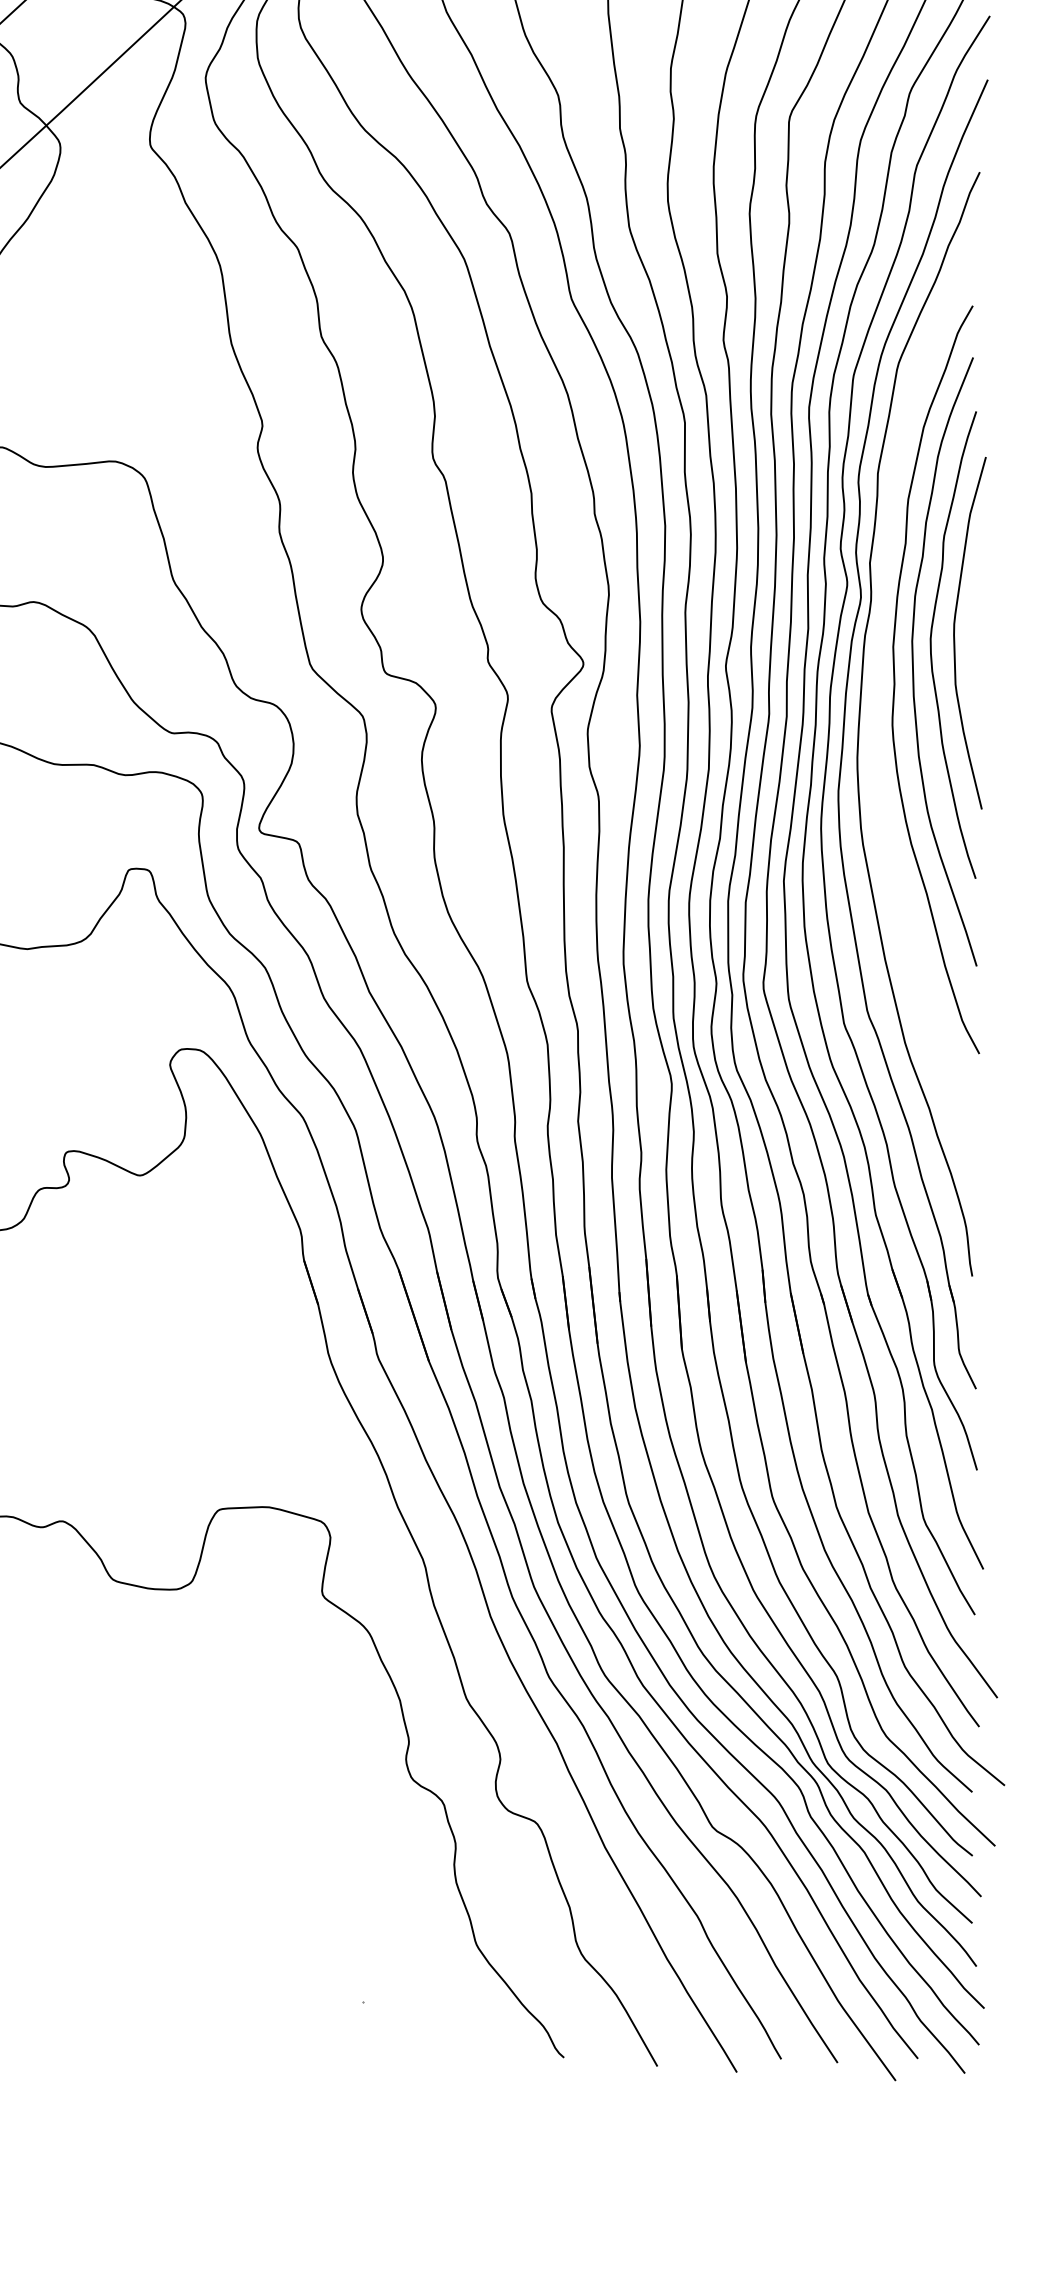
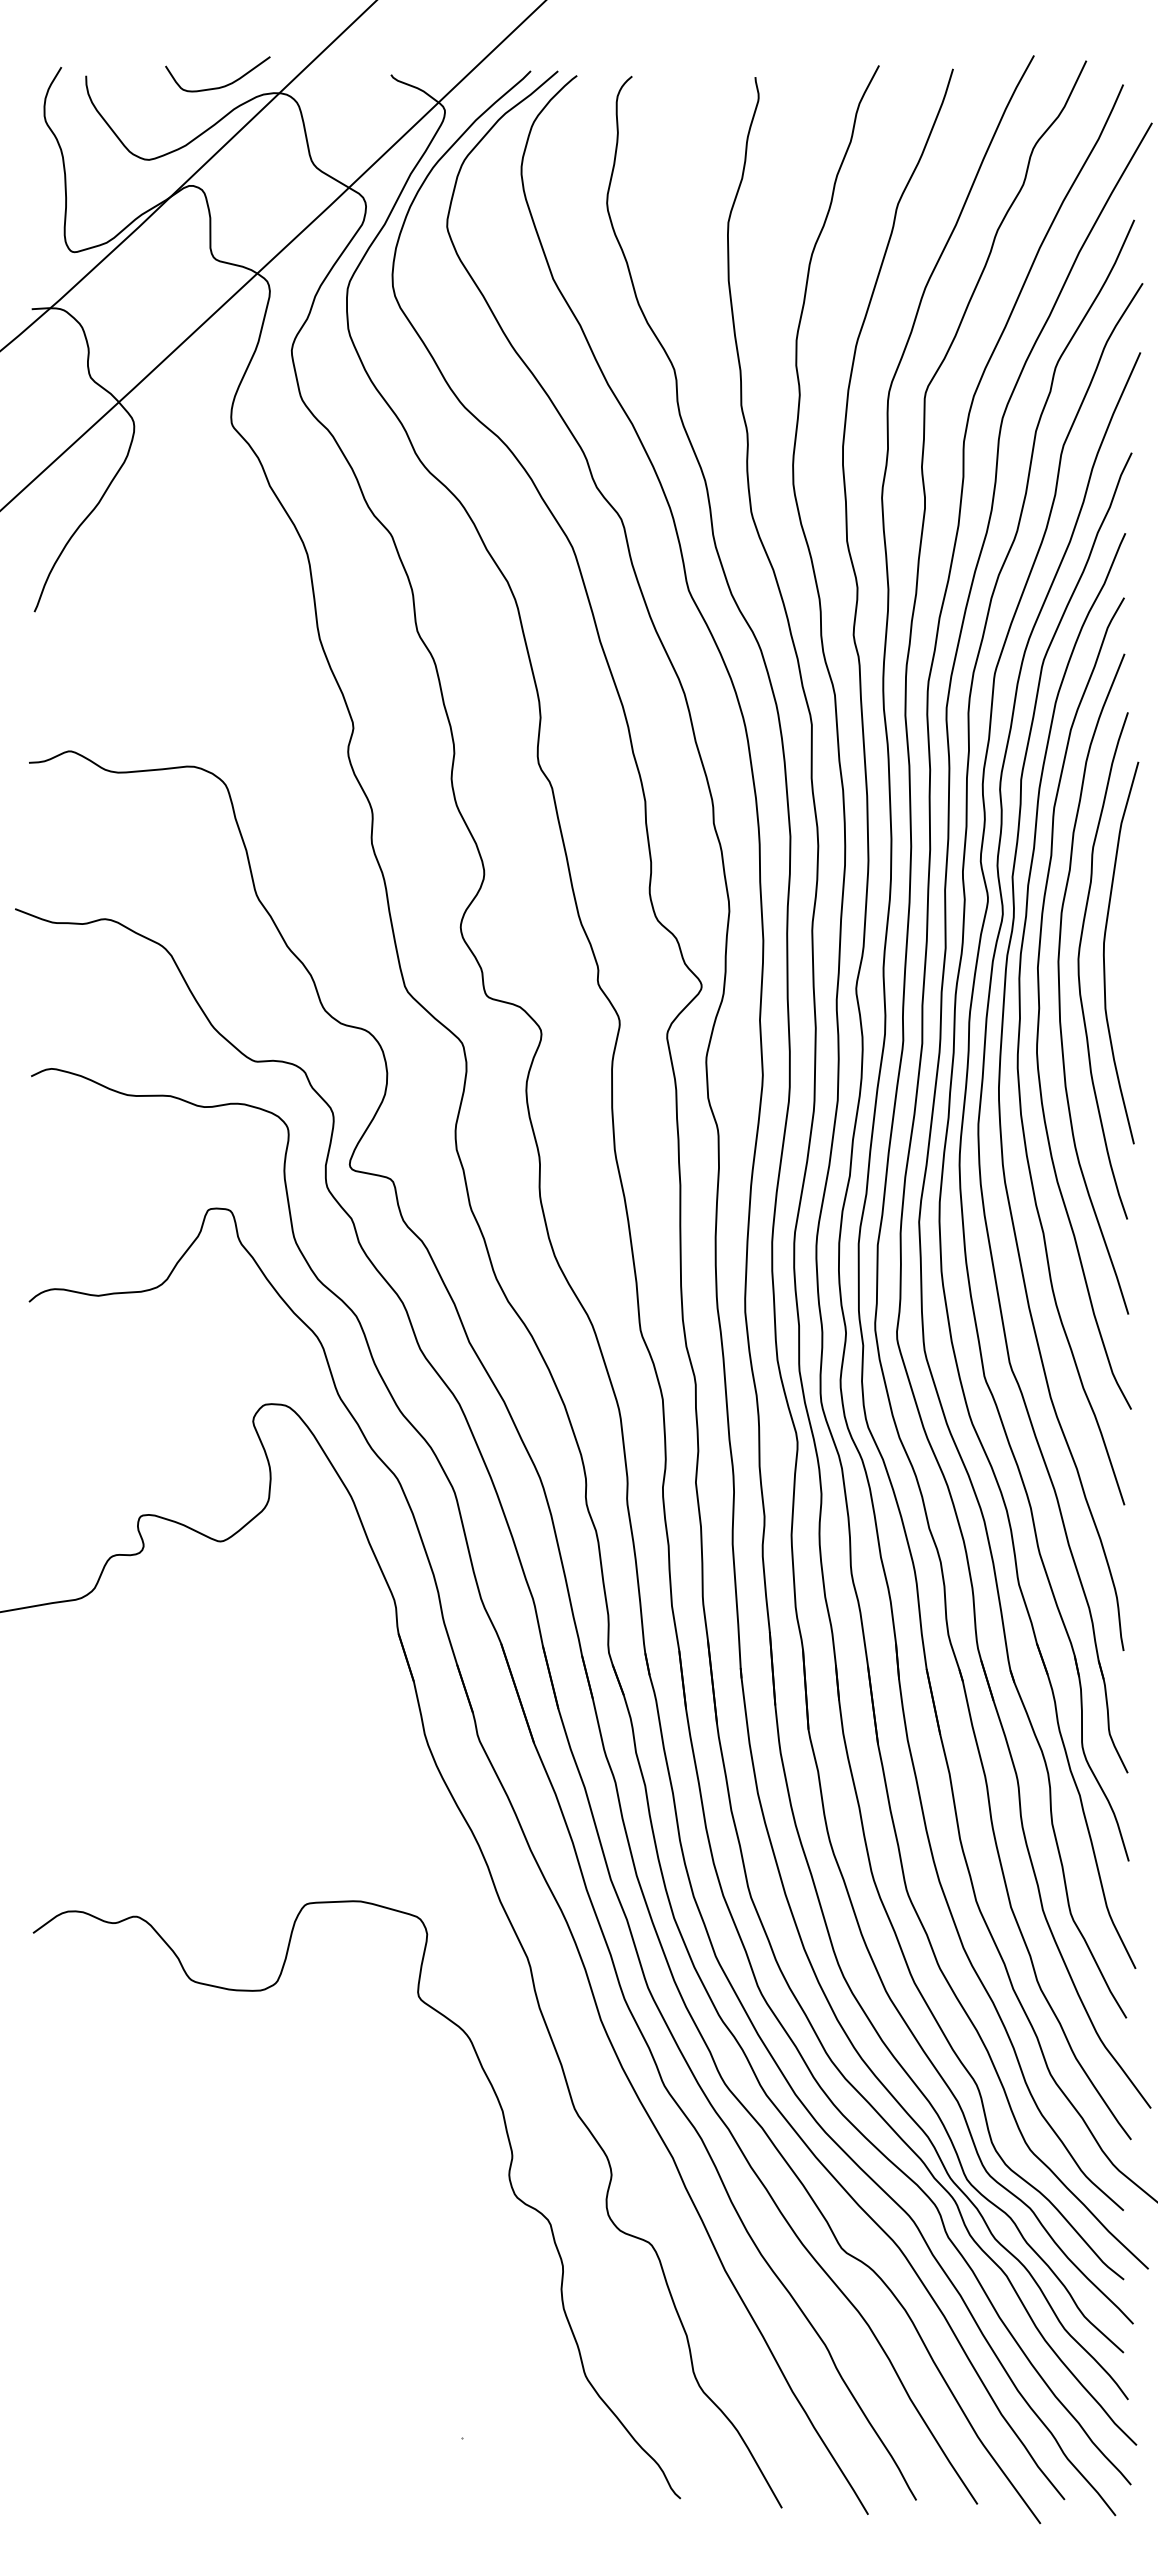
curve: (877, 694) -> (1020, 1019), added

